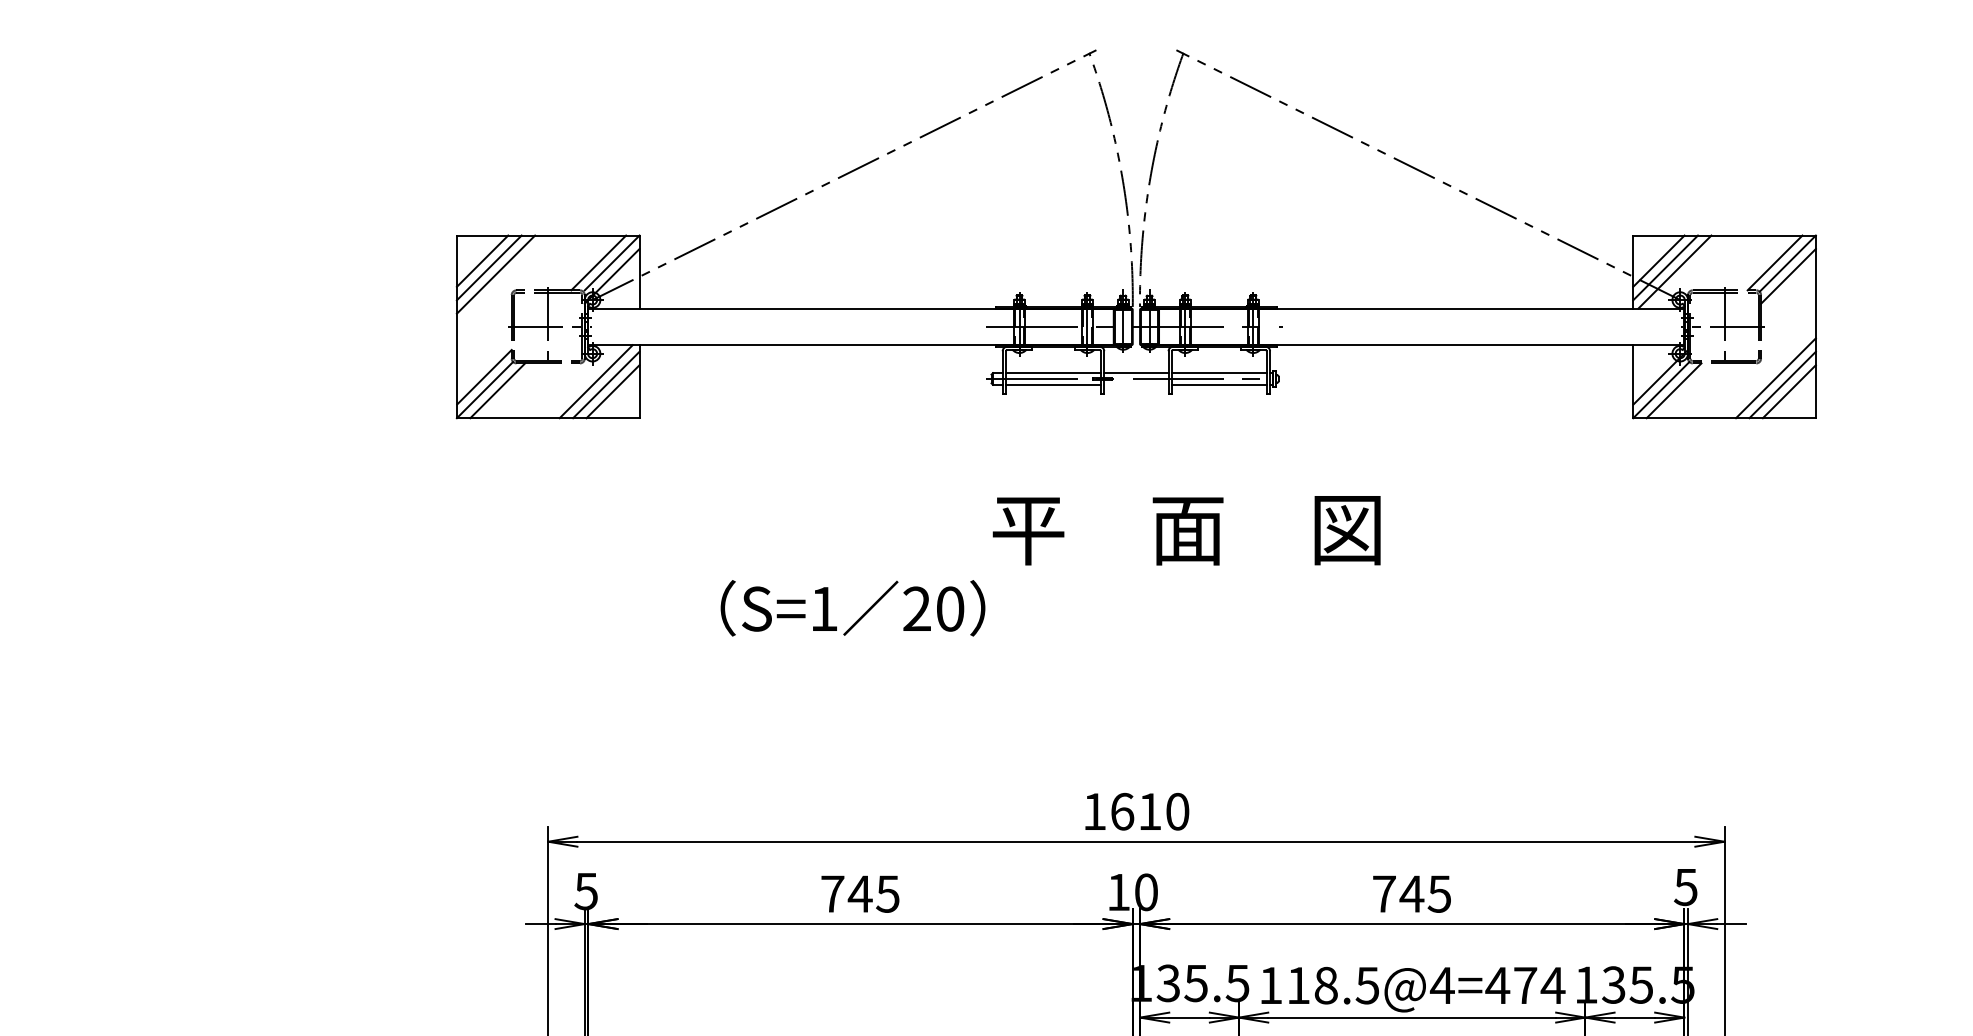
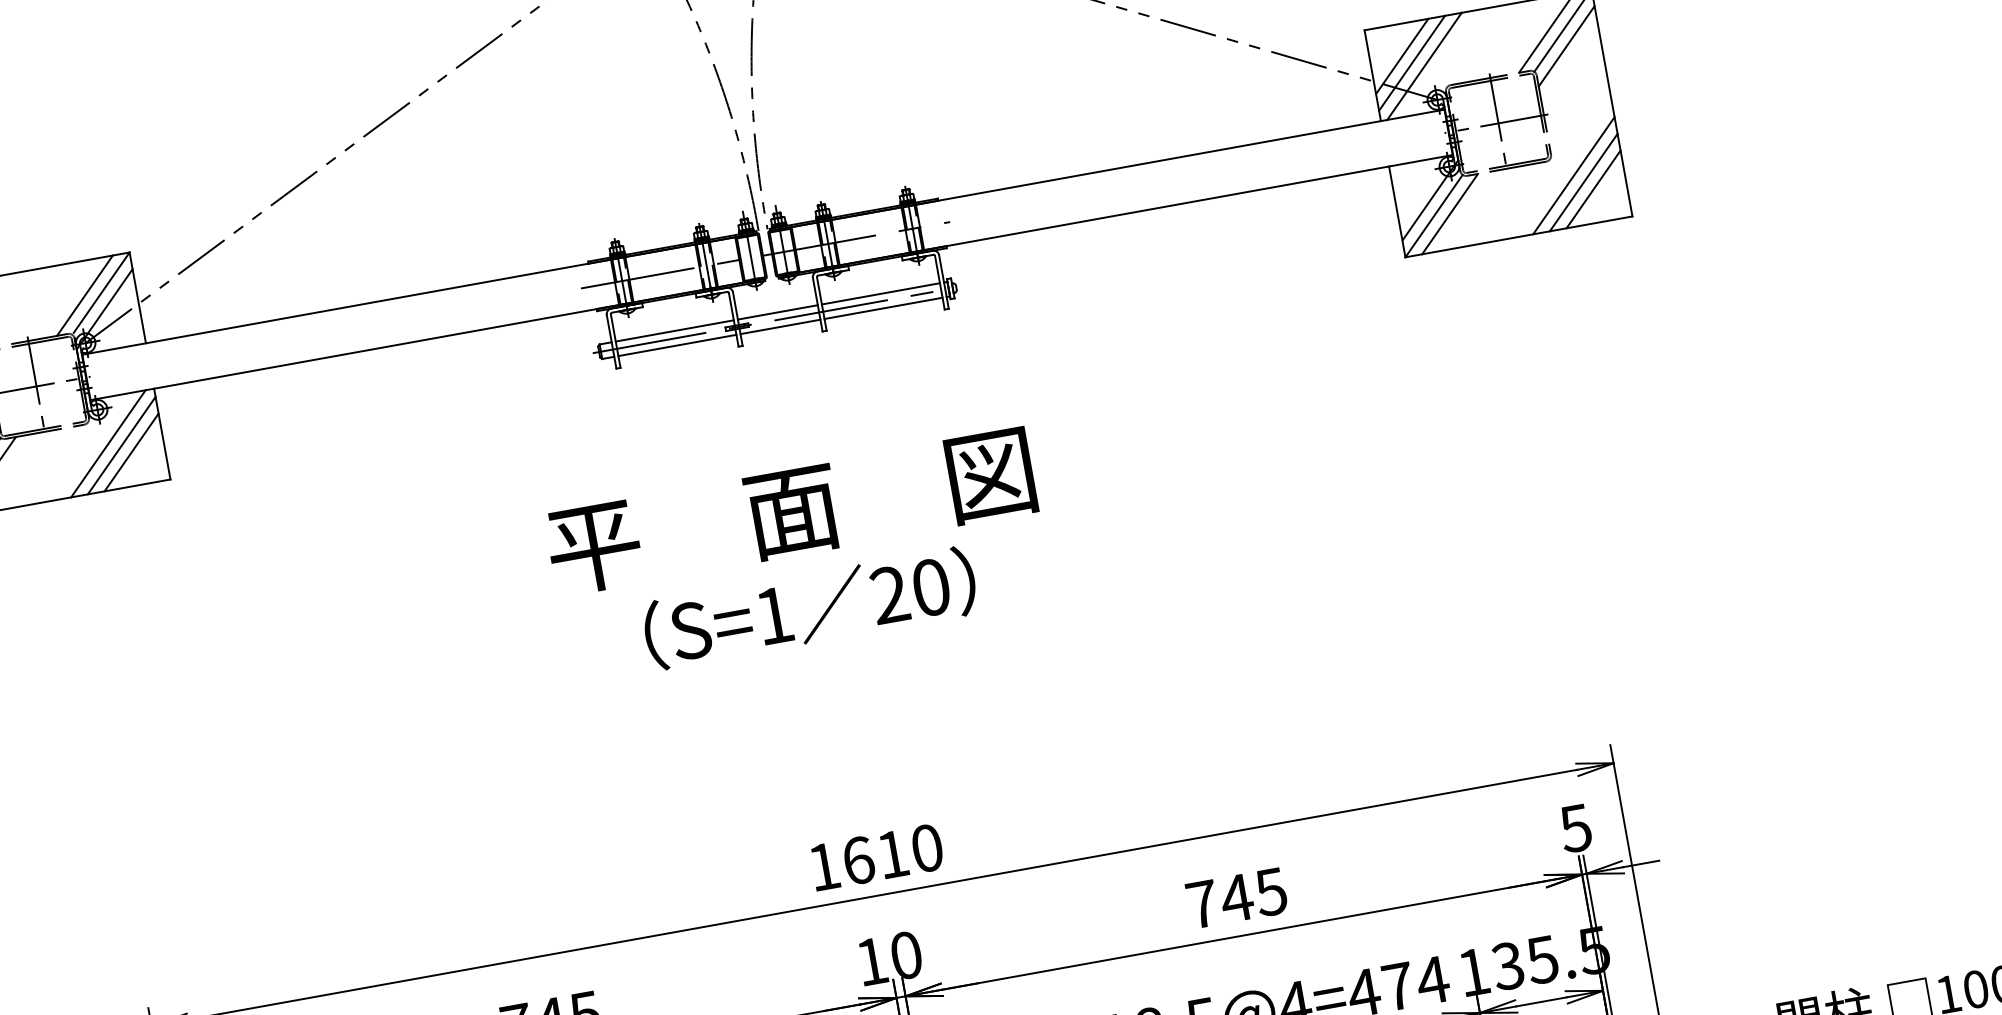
line: (1136, 384) -> (780, 326), added
text: (1186, 530) -> (790, 511), moved
text: (852, 608) -> (809, 608), moved

